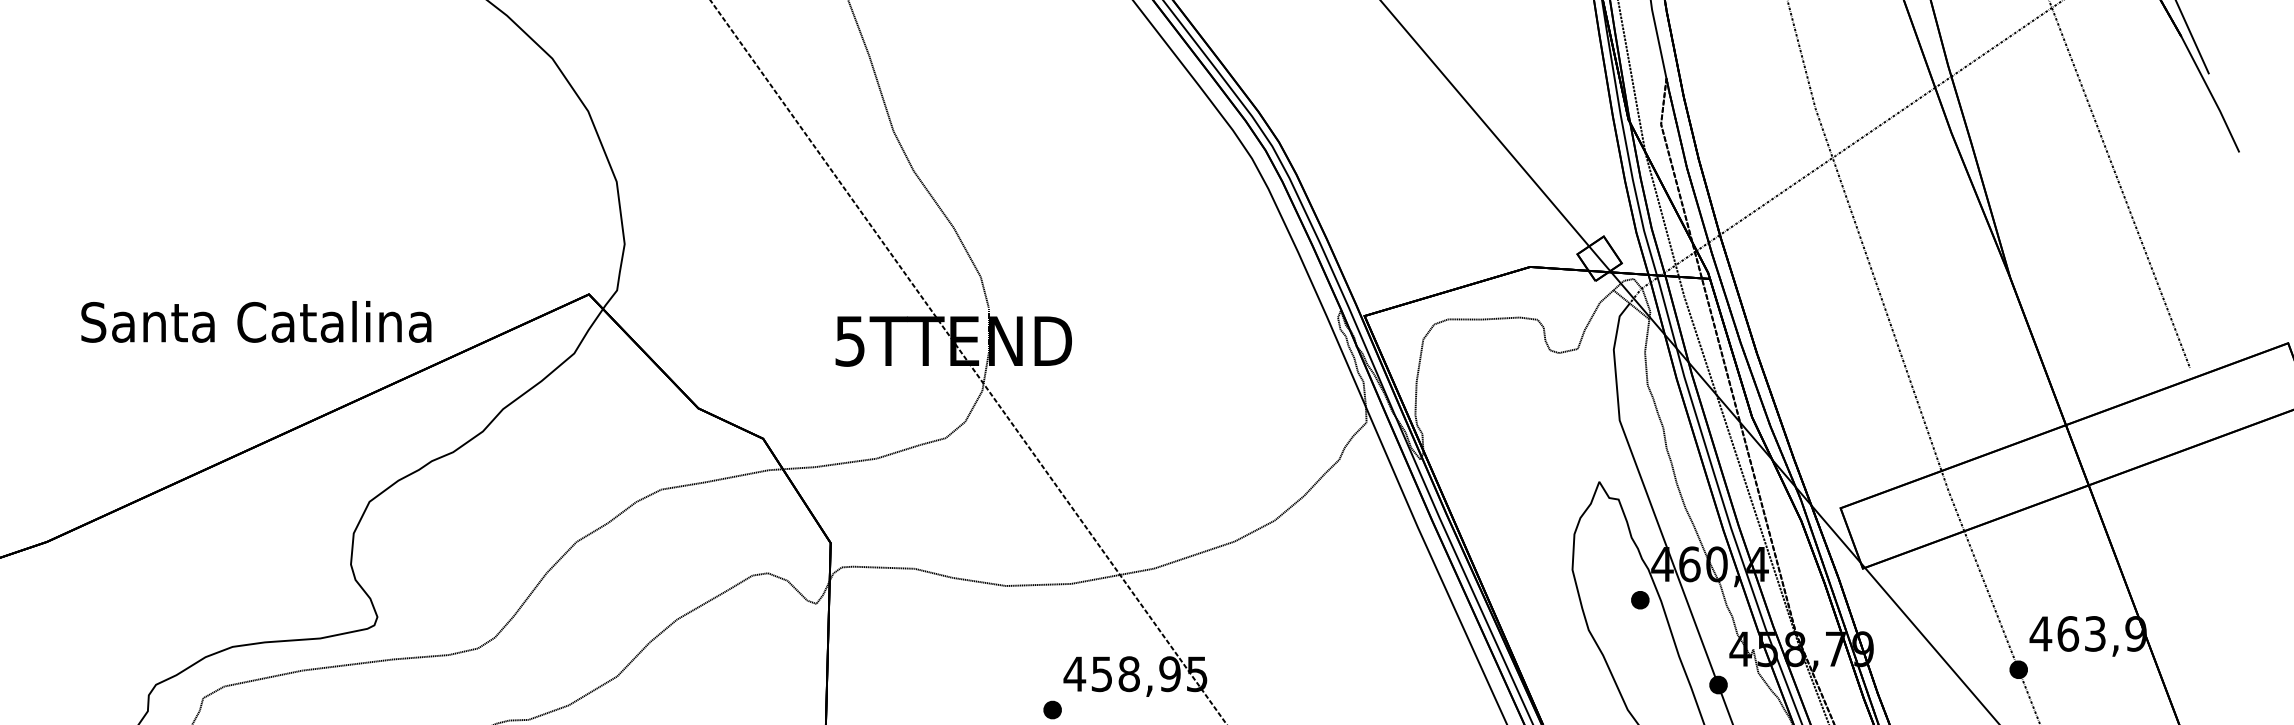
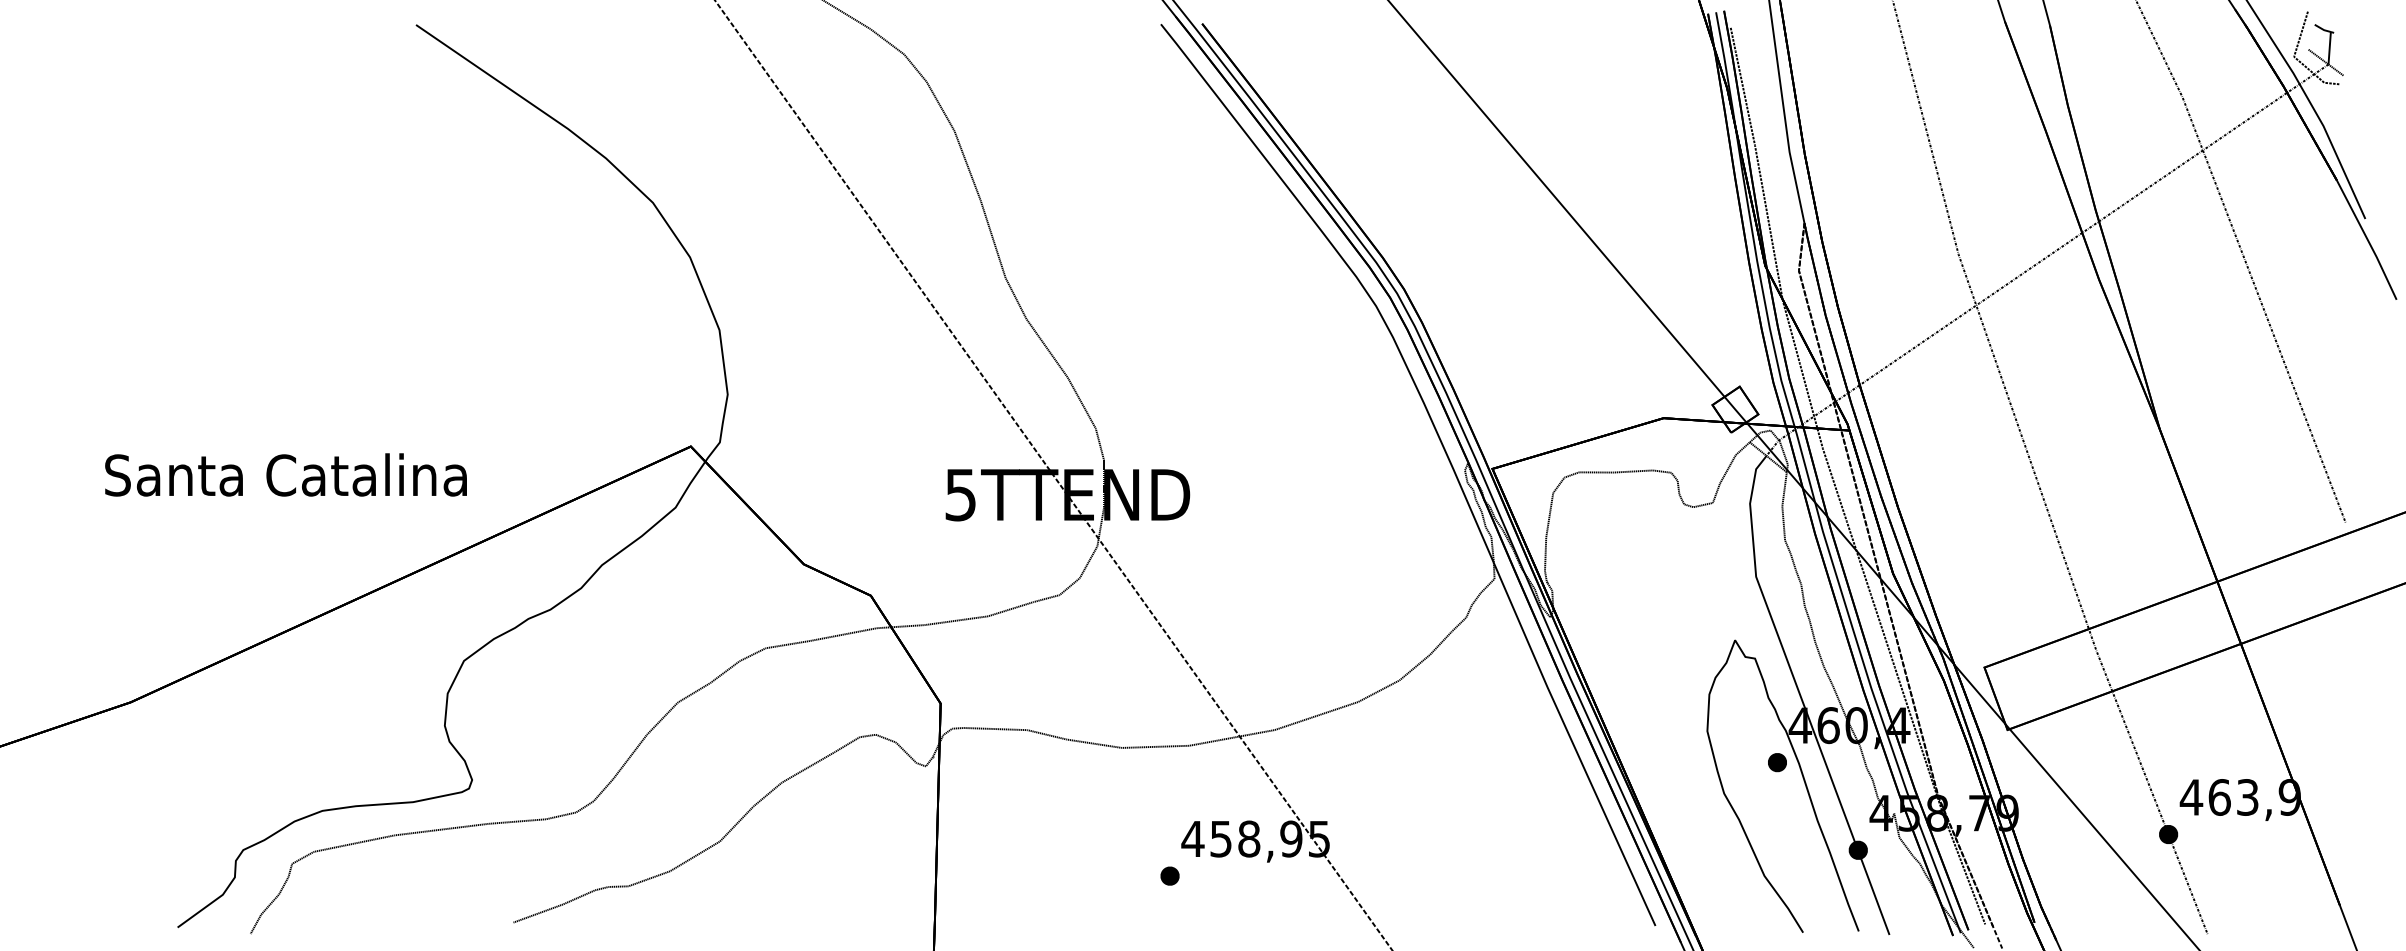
text: (255, 321) -> (285, 474), moved

